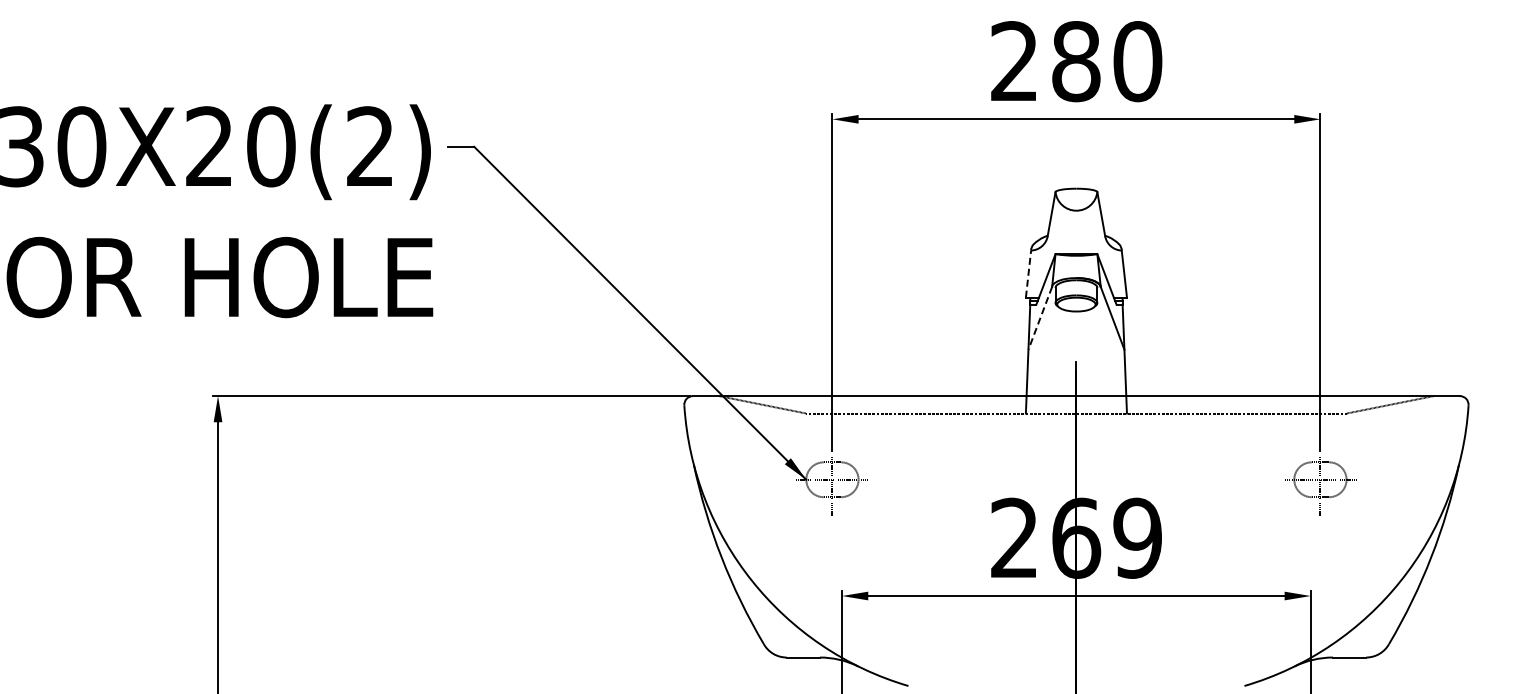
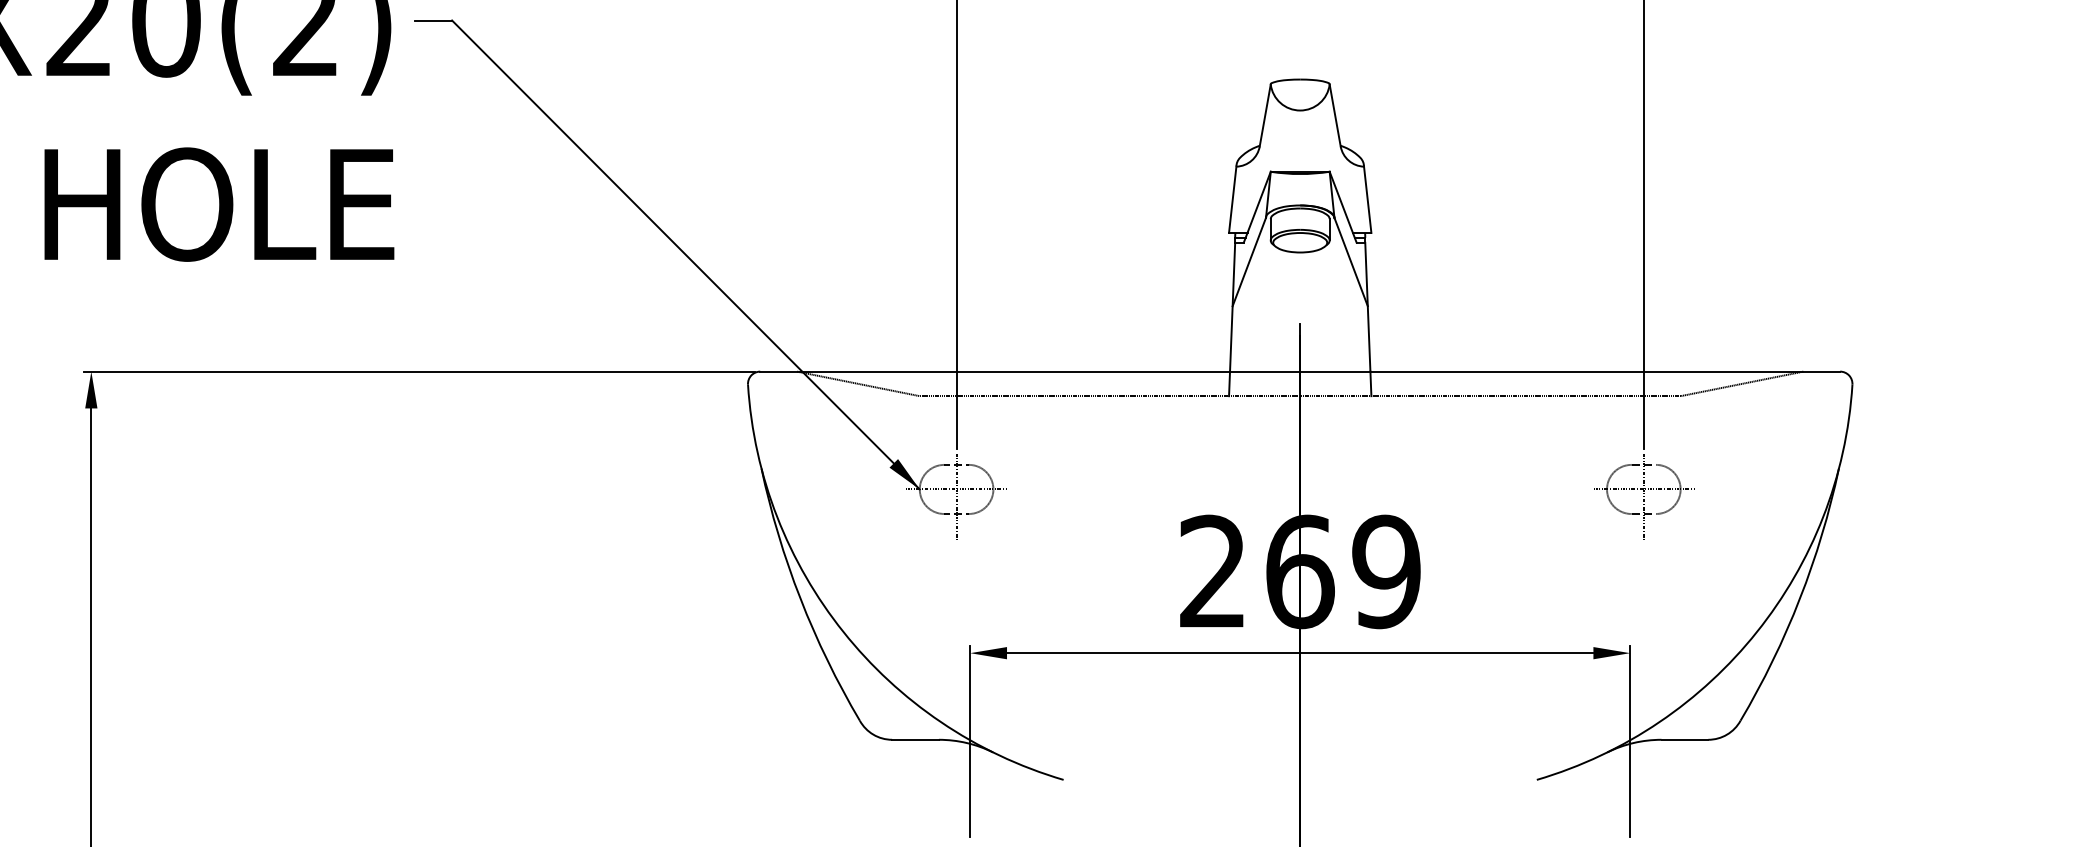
line: (1028, 274) -> (1232, 200), dashed -> solid
line: (1040, 318) -> (1249, 262), dashed -> solid

